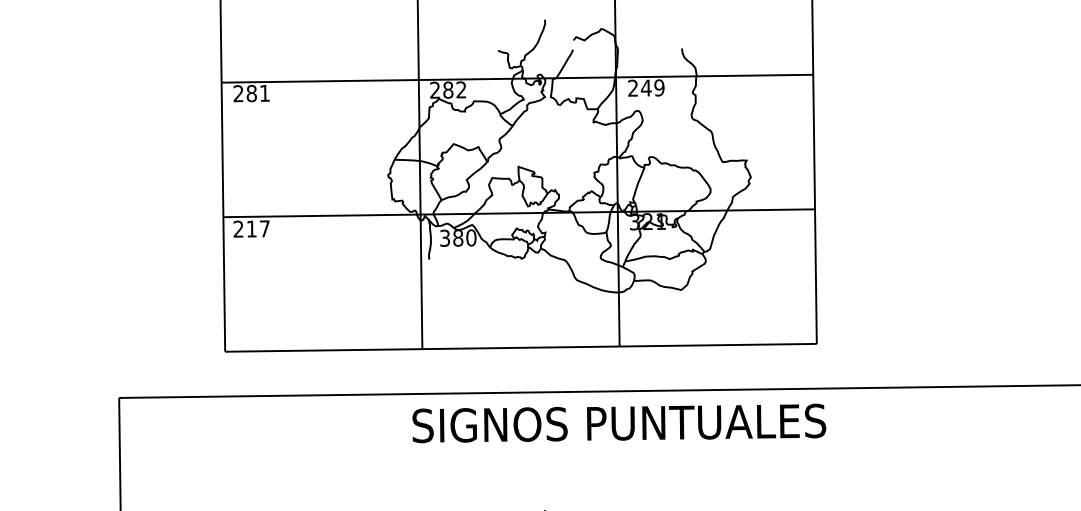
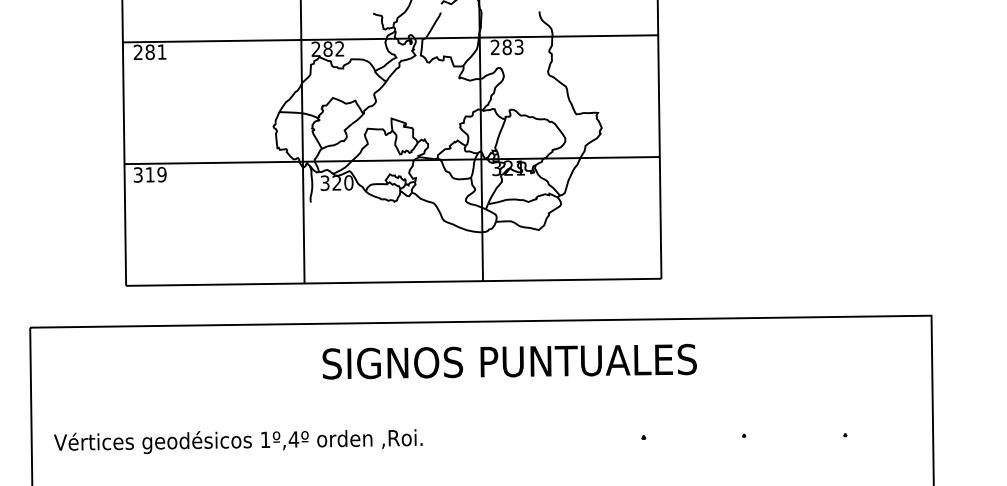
text: (652, 88) -> (512, 47), 249 -> 283
text: (251, 228) -> (149, 174), 217 -> 319
text: (457, 238) -> (336, 183), 380 -> 320
text: (619, 423) -> (509, 361), moved

